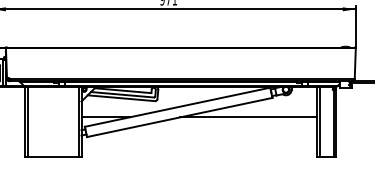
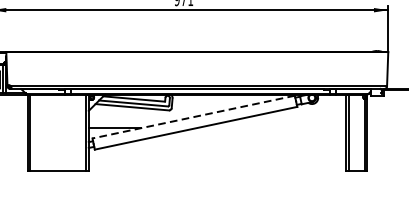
line: (177, 107) -> (193, 117), solid -> dashed
line: (248, 117) -> (271, 128), removed

